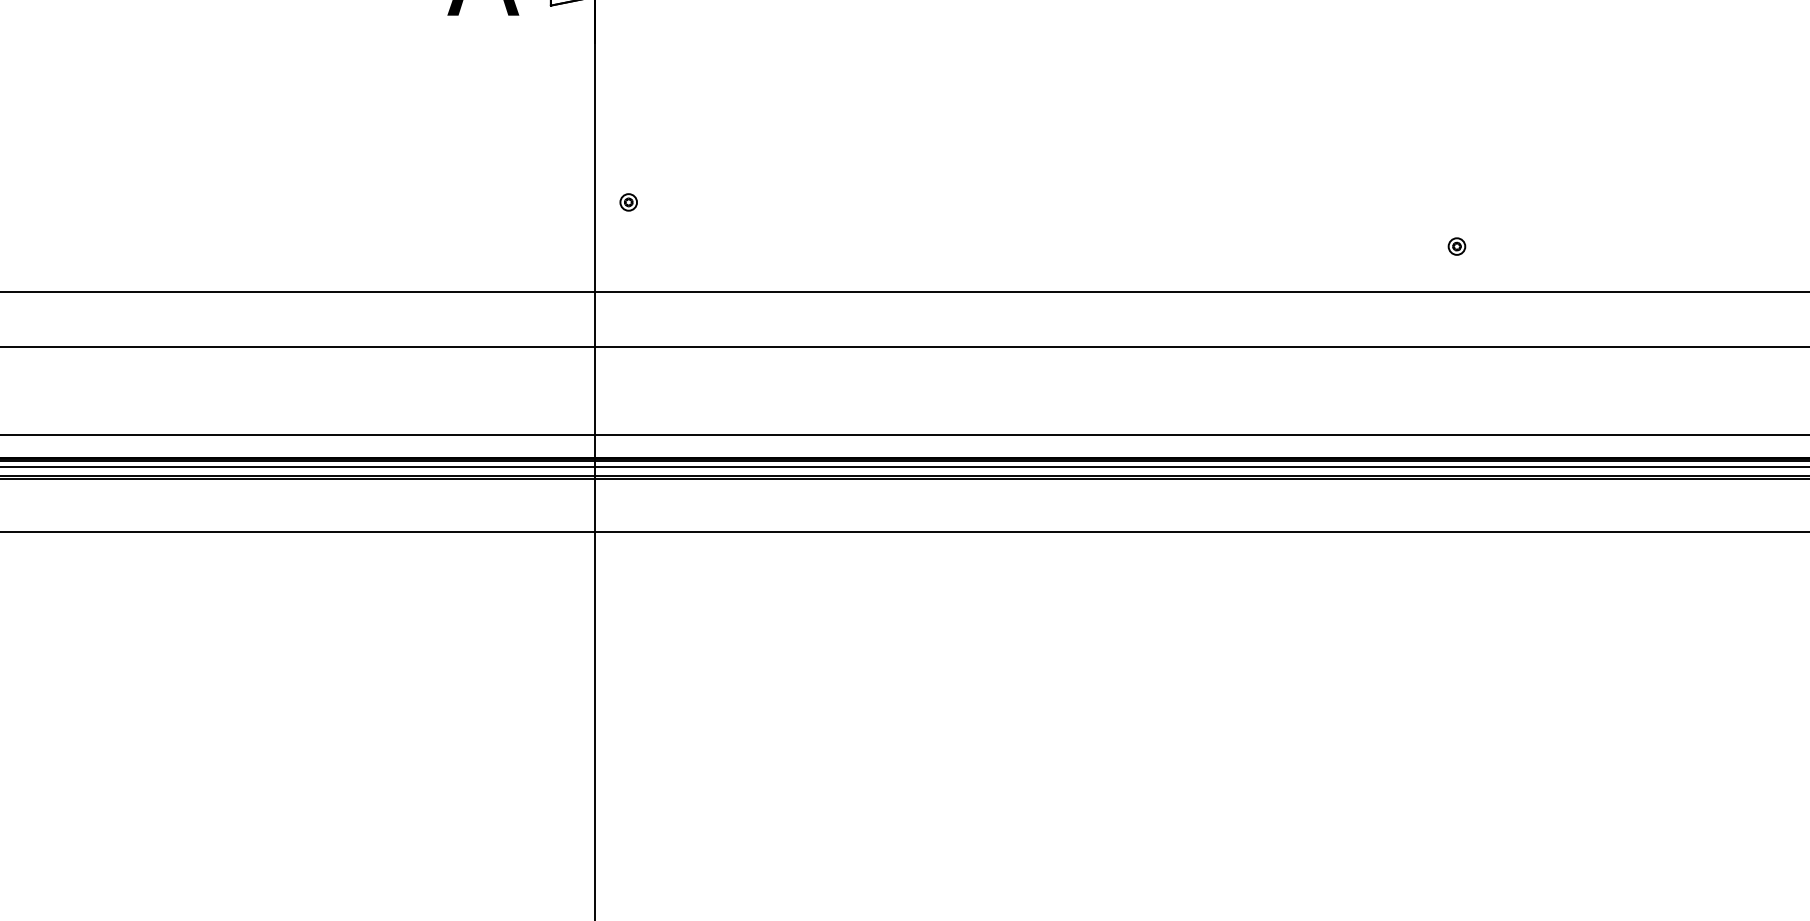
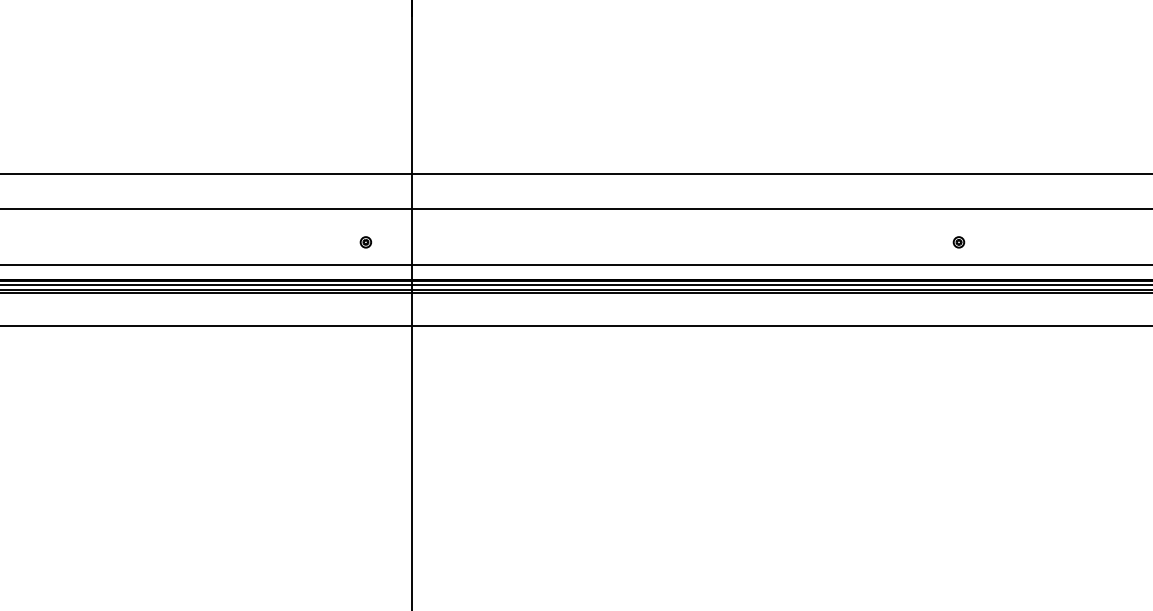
part: (628, 202) -> (365, 242), moved
part: (1456, 246) -> (958, 242), moved

